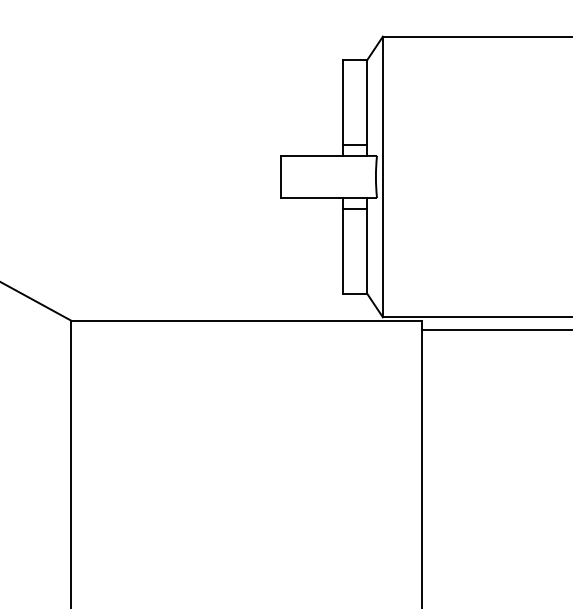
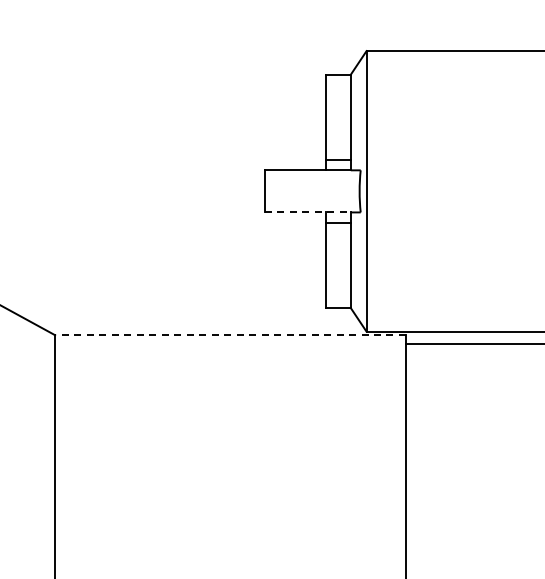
line: (324, 198) -> (308, 212), solid -> dashed
line: (246, 320) -> (230, 334), solid -> dashed

